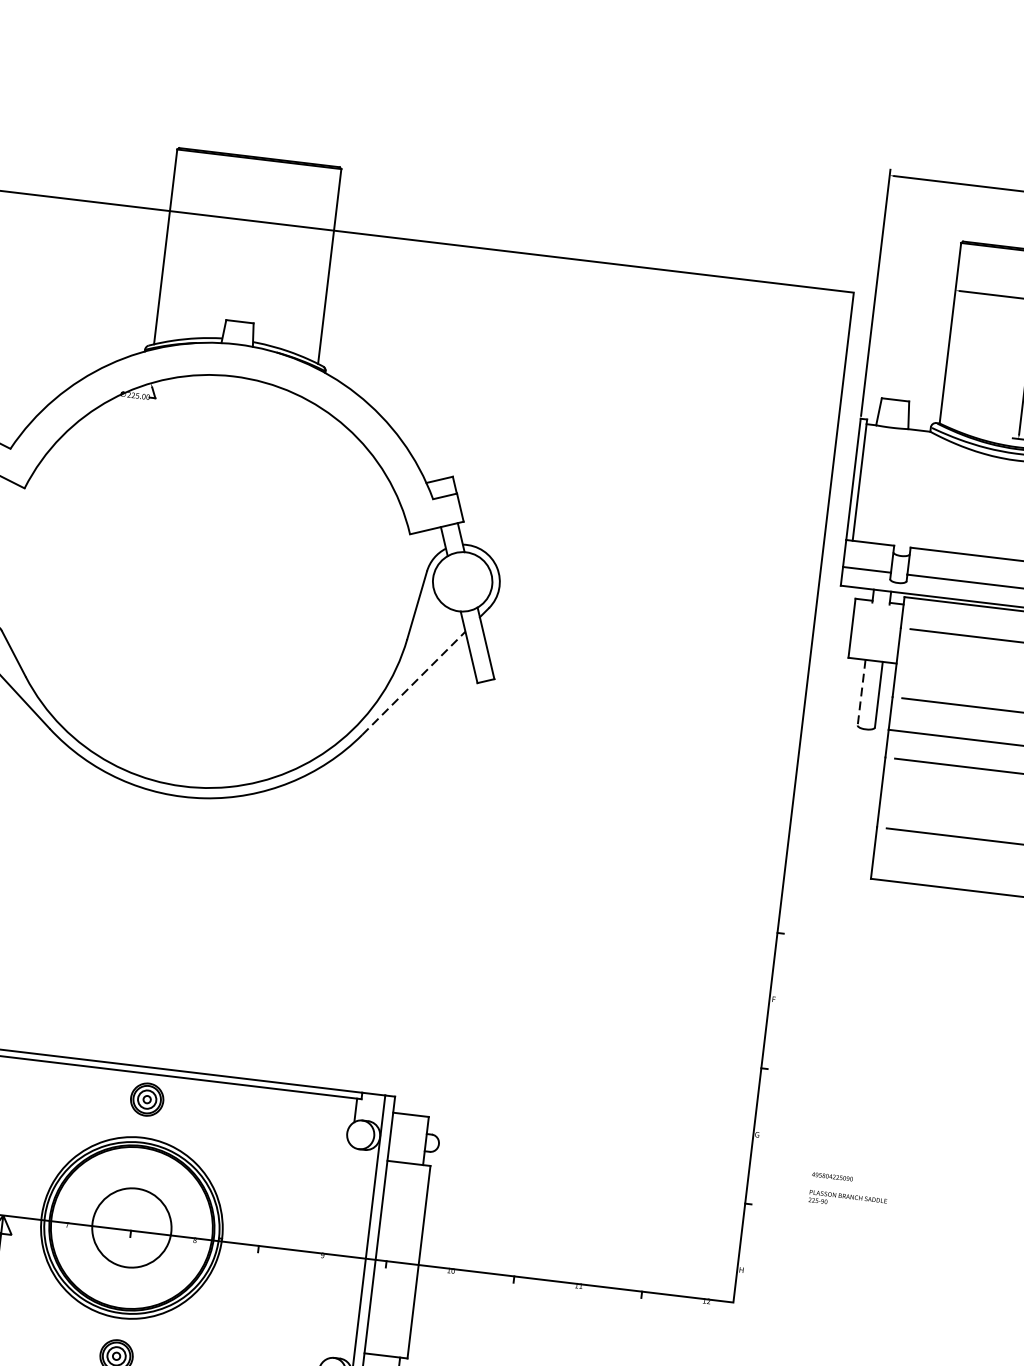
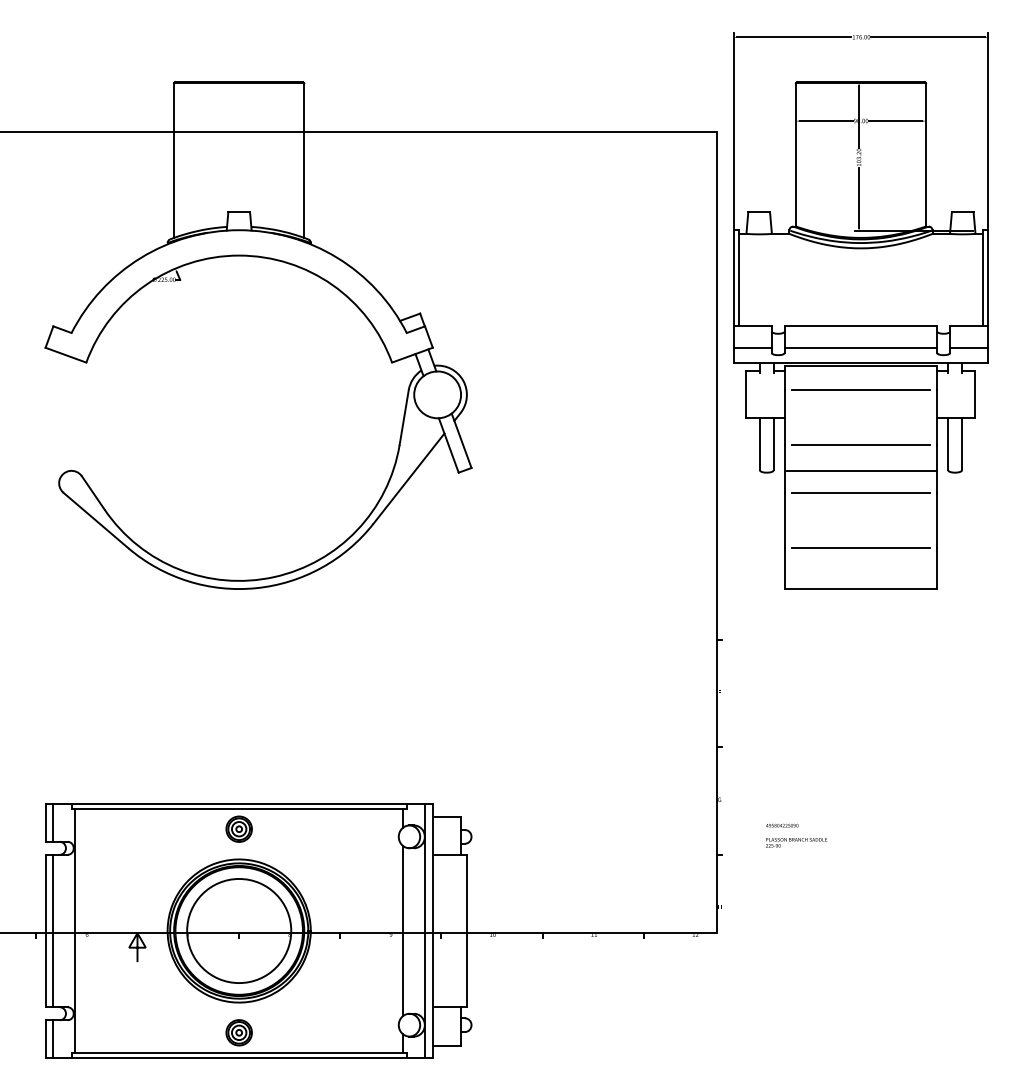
line: (414, 683) -> (409, 478), dashed -> solid
line: (861, 692) -> (759, 444), dashed -> solid
circle: (132, 1227) -> (239, 930), size x1.67
line: (339, 1252) -> (403, 930), added

